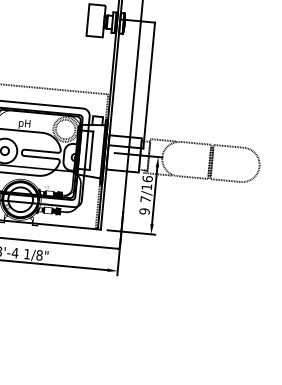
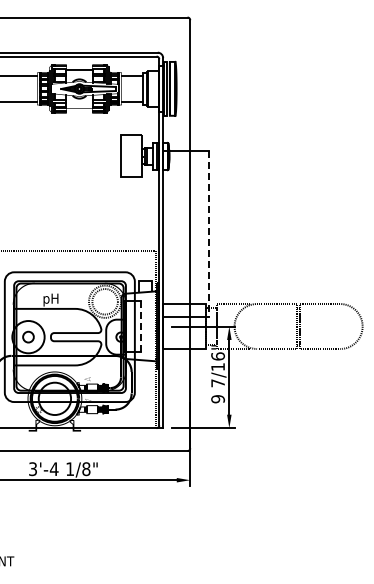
line: (148, 85) -> (208, 234), solid -> dashed
line: (91, 150) -> (141, 326), solid -> dashed

